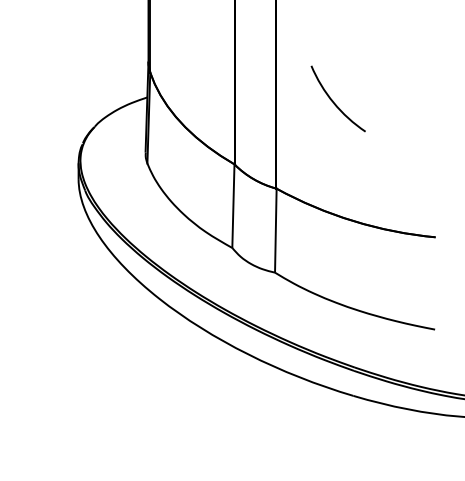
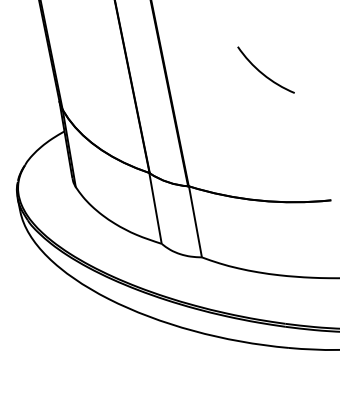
arc: (333, 100) -> (262, 72), moved

